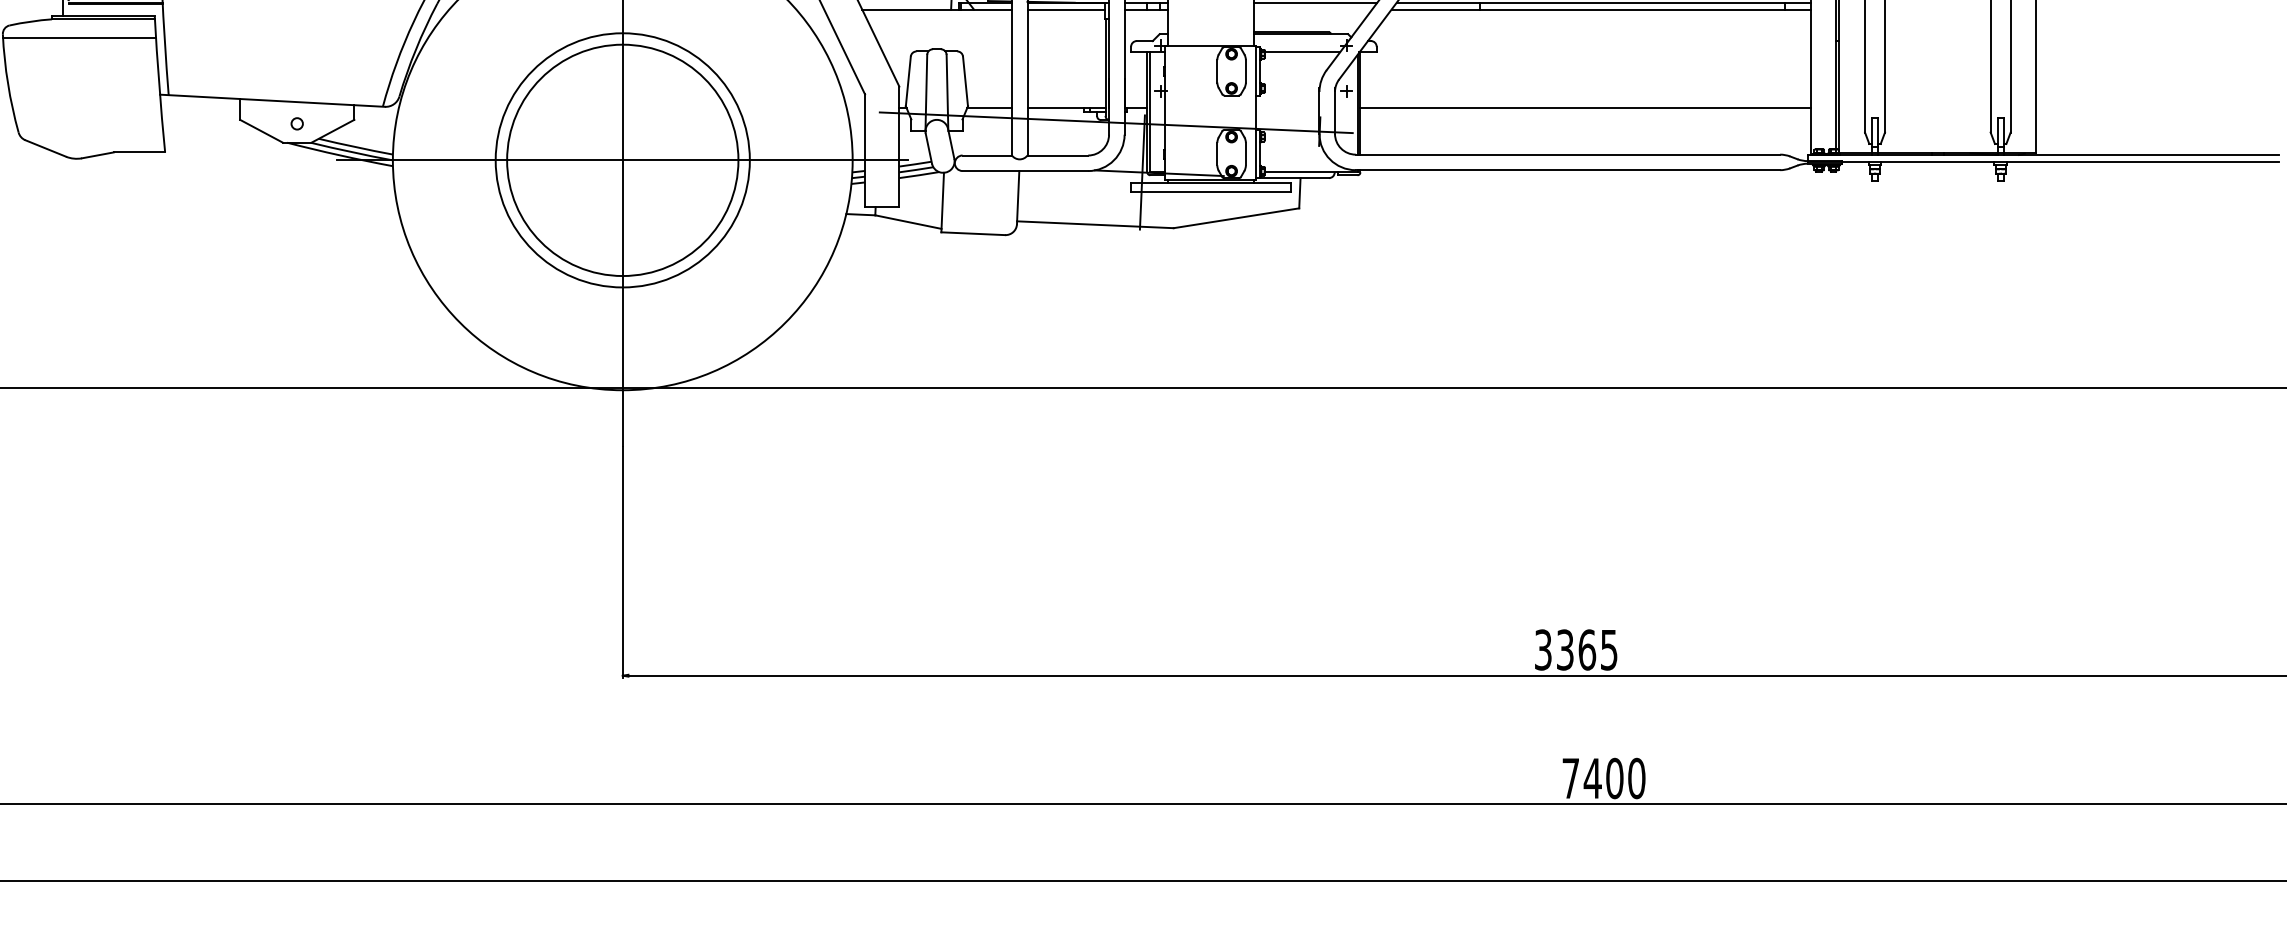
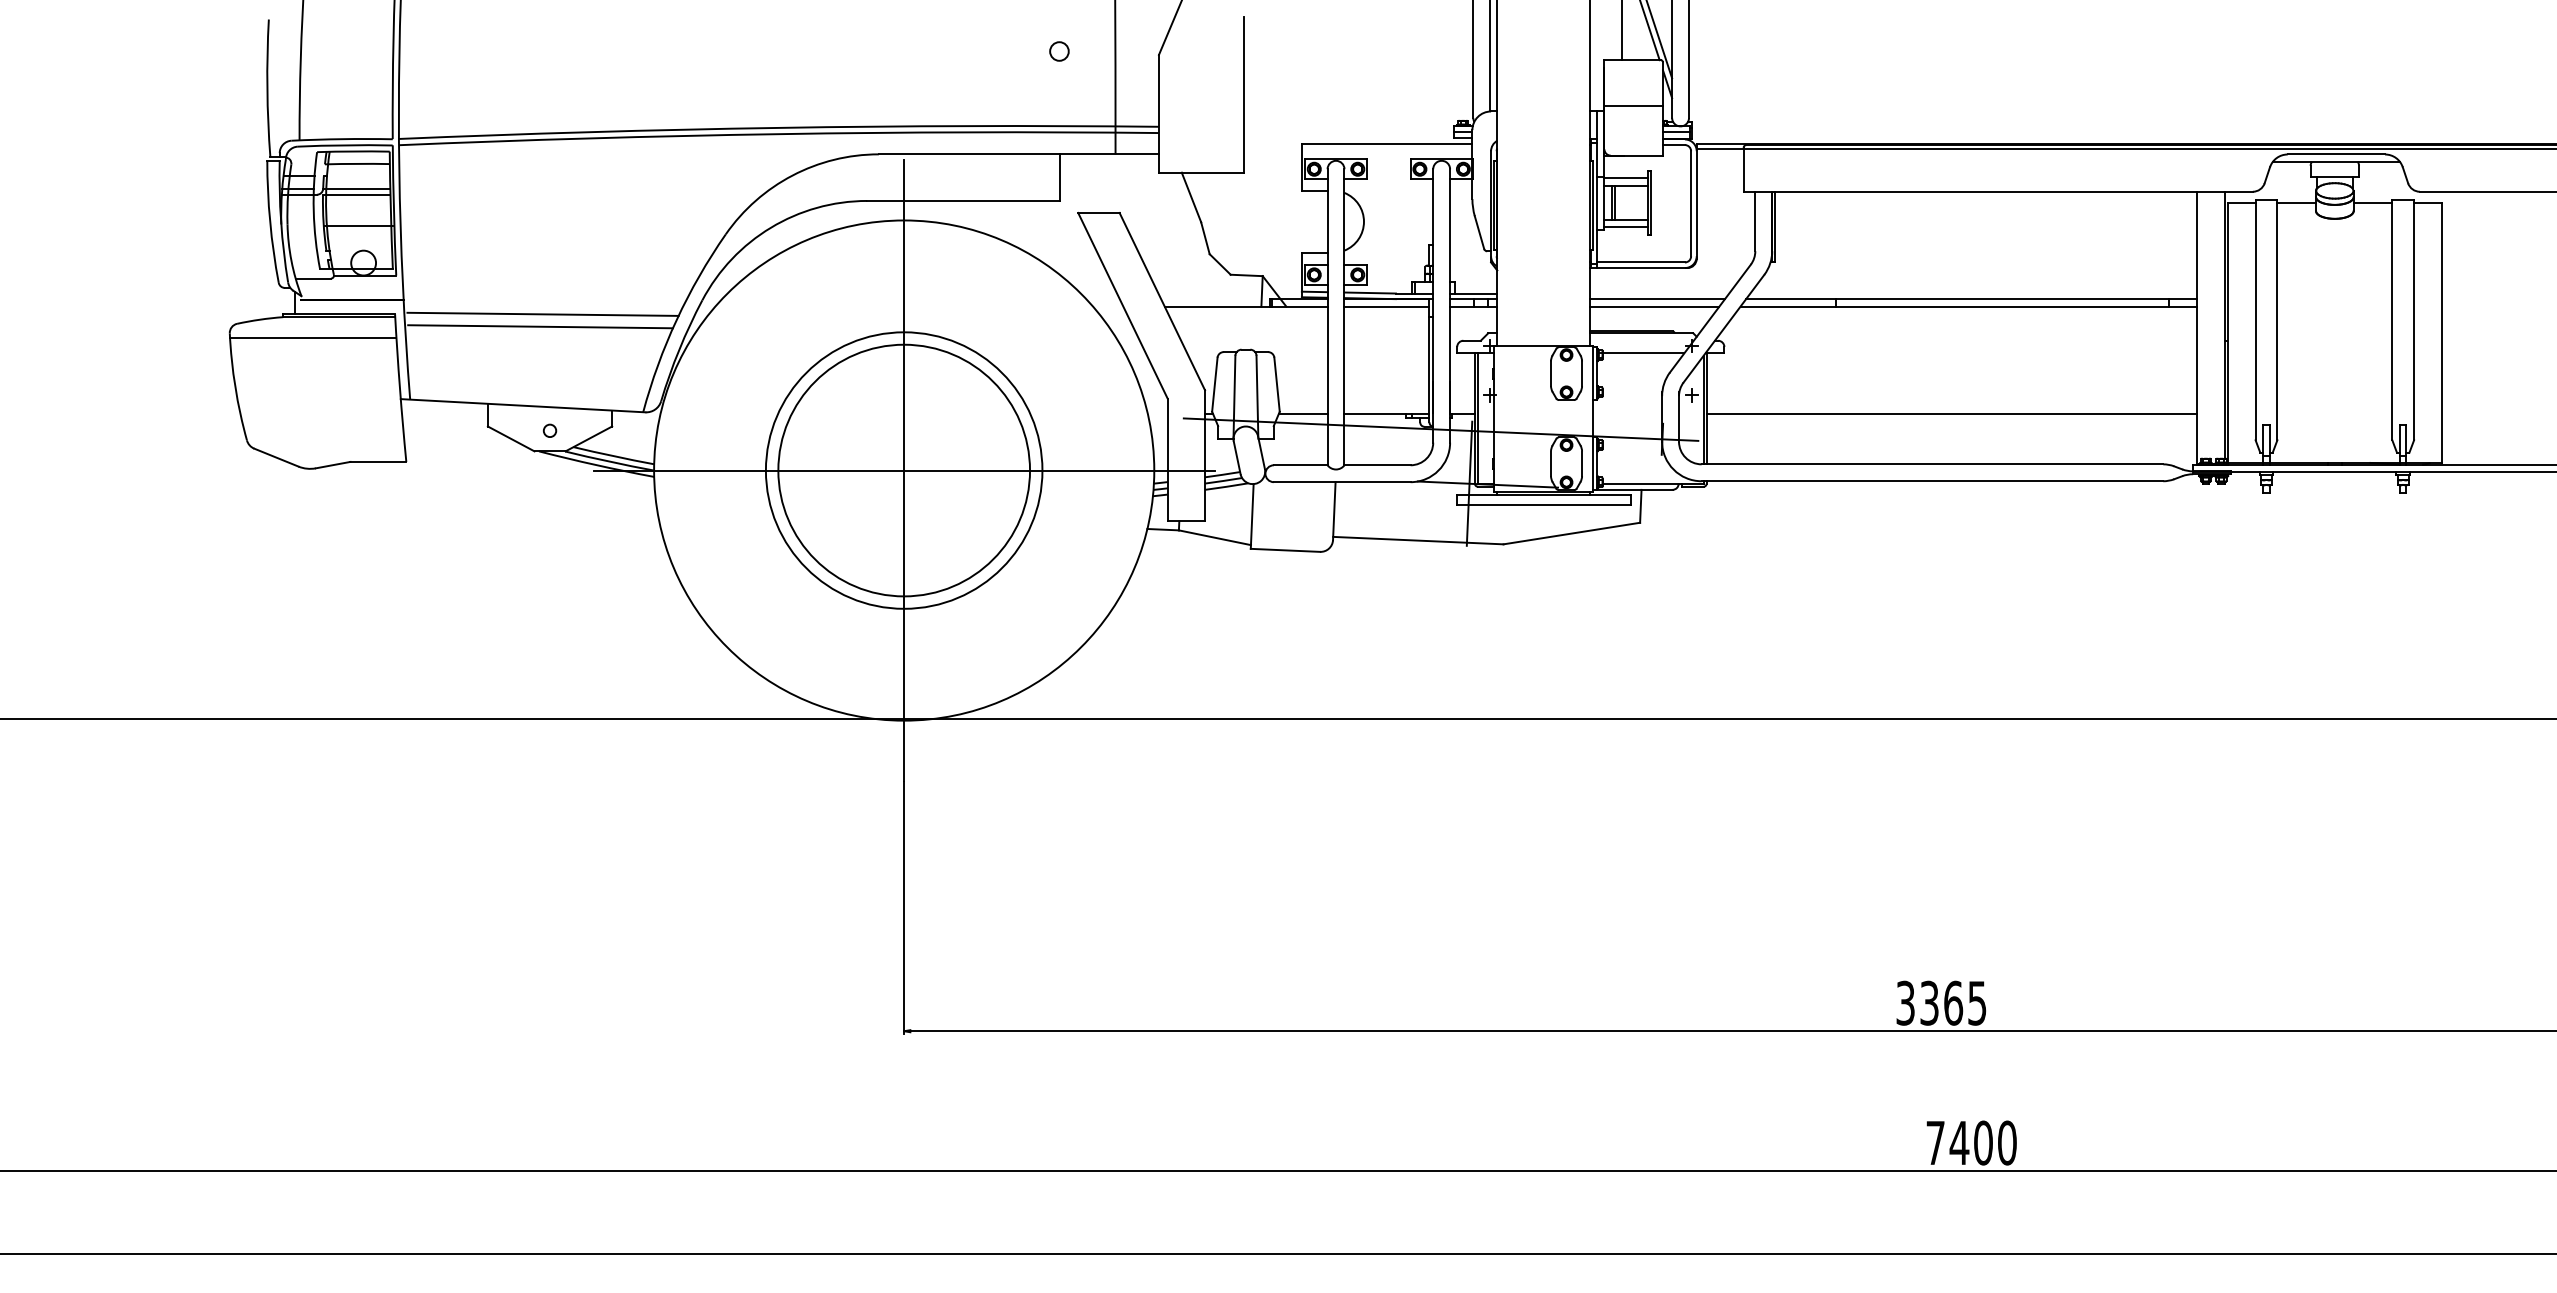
line: (1312, 9) -> (1654, 306), added
line: (290, 15) -> (542, 313), added
line: (288, 27) -> (540, 326), added

